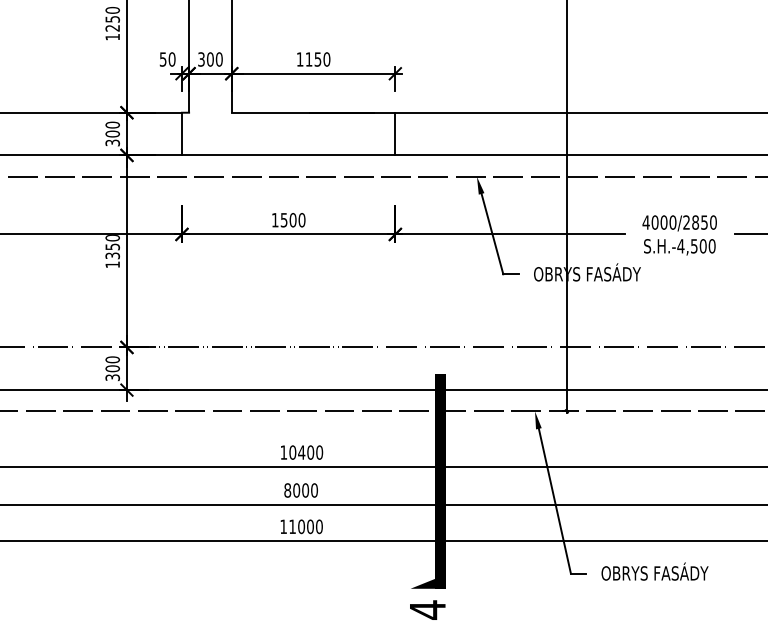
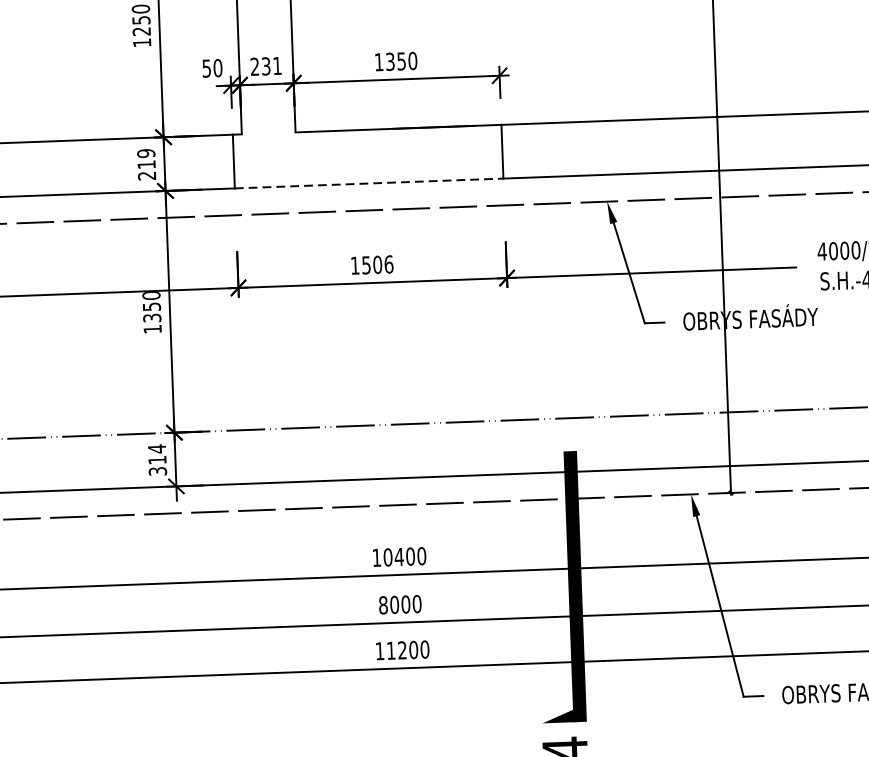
text: (210, 59) -> (266, 66), 300 -> 231
text: (308, 59) -> (389, 61), 1150 -> 1350
text: (112, 133) -> (146, 164), 300 -> 219
line: (288, 155) -> (368, 183), solid -> dashed
text: (301, 220) -> (388, 264), 1500 -> 1506
text: (112, 364) -> (157, 454), 300 -> 314
text: (301, 526) -> (402, 650), 11000 -> 11200

